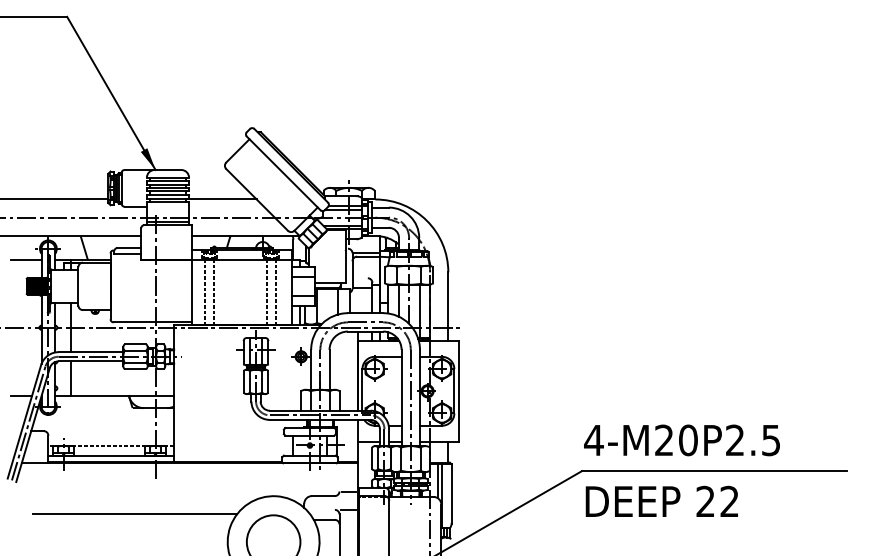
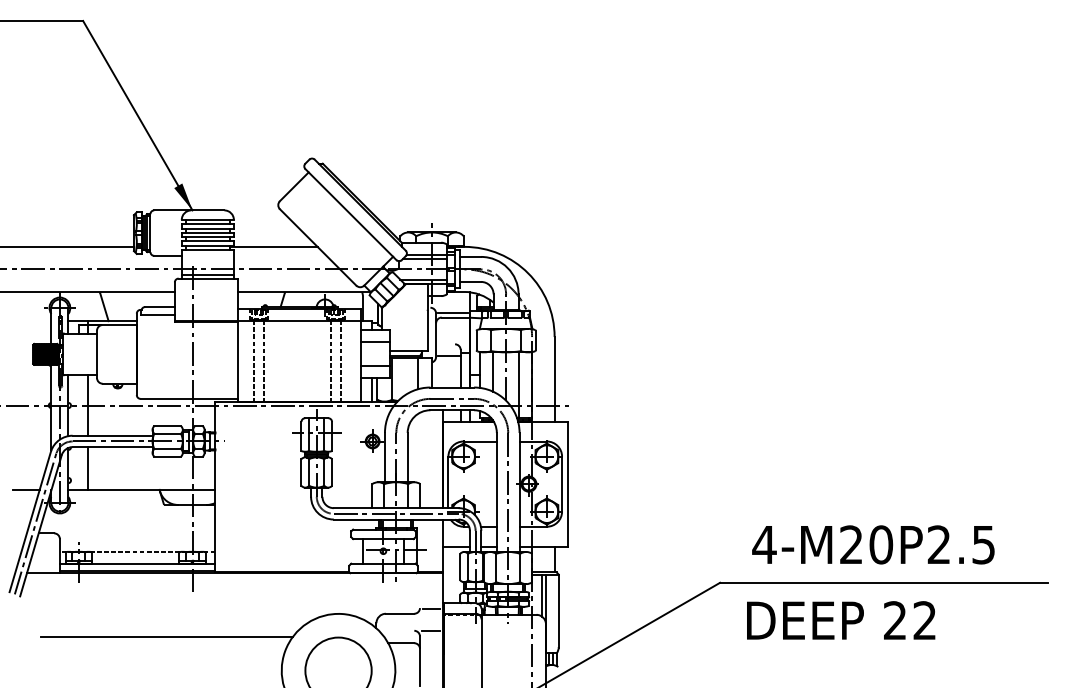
line: (25, 259) -> (31, 321), removed
text: (681, 440) -> (872, 545), moved
text: (661, 500) -> (840, 619), moved

